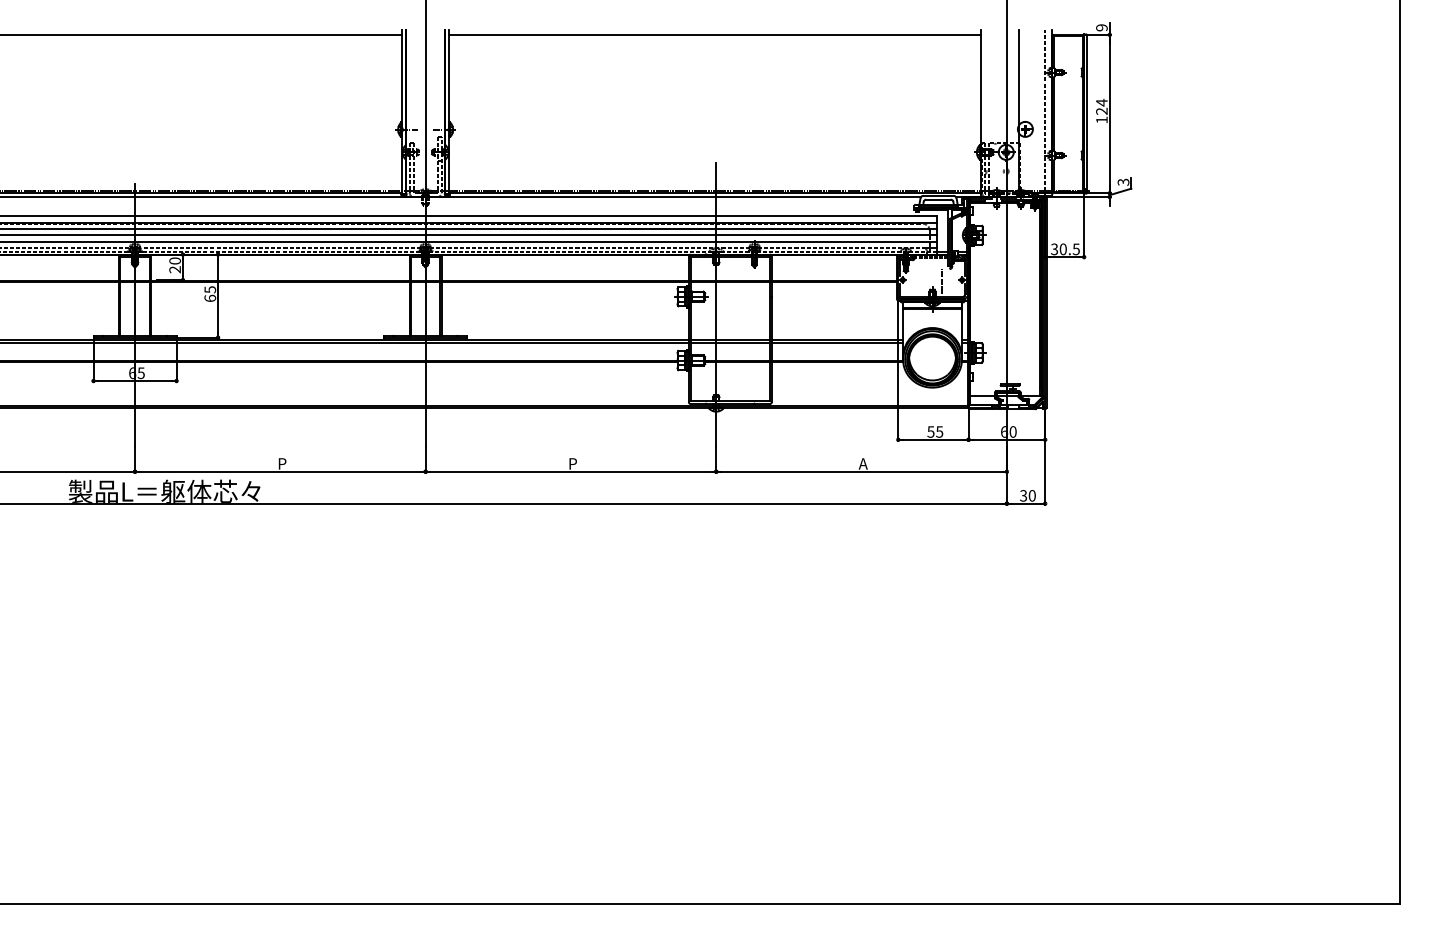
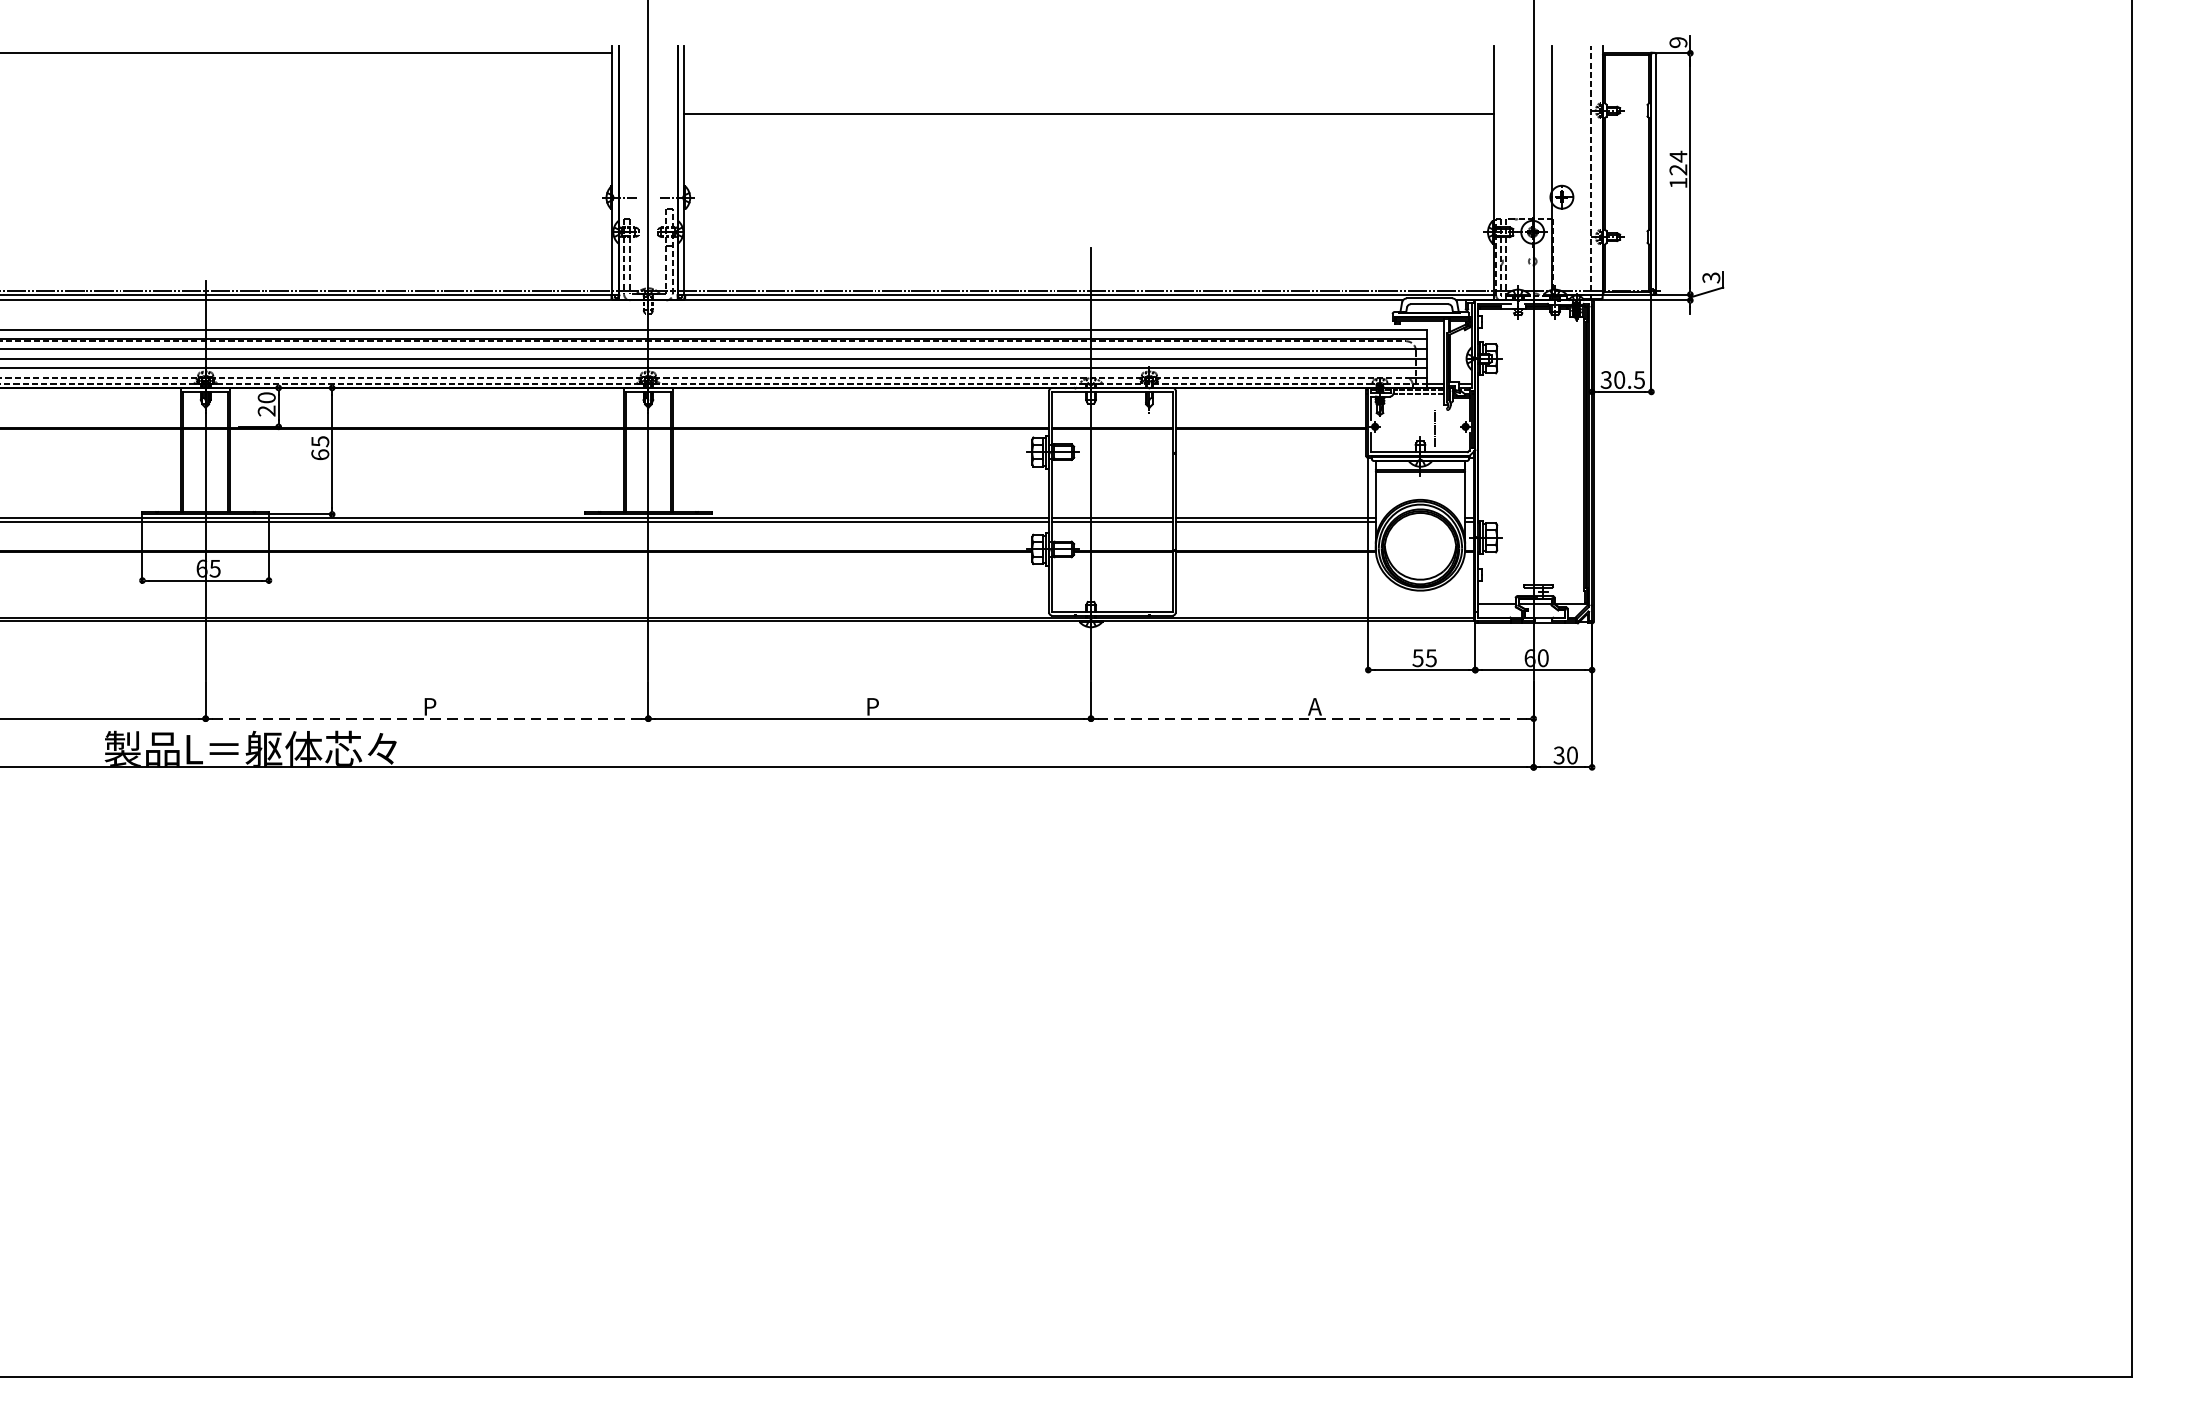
line: (714, 34) -> (1088, 113), moved
line: (280, 471) -> (427, 718), solid -> dashed
line: (861, 471) -> (1312, 718), solid -> dashed

